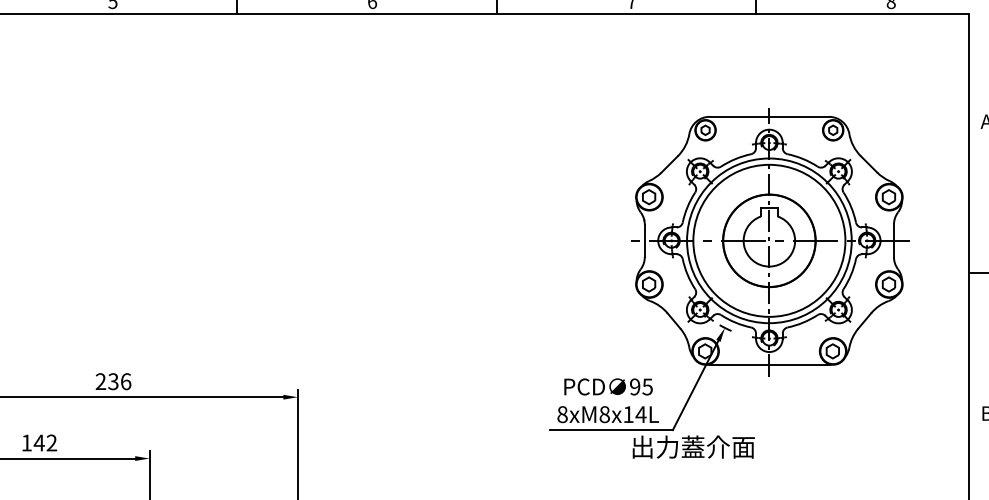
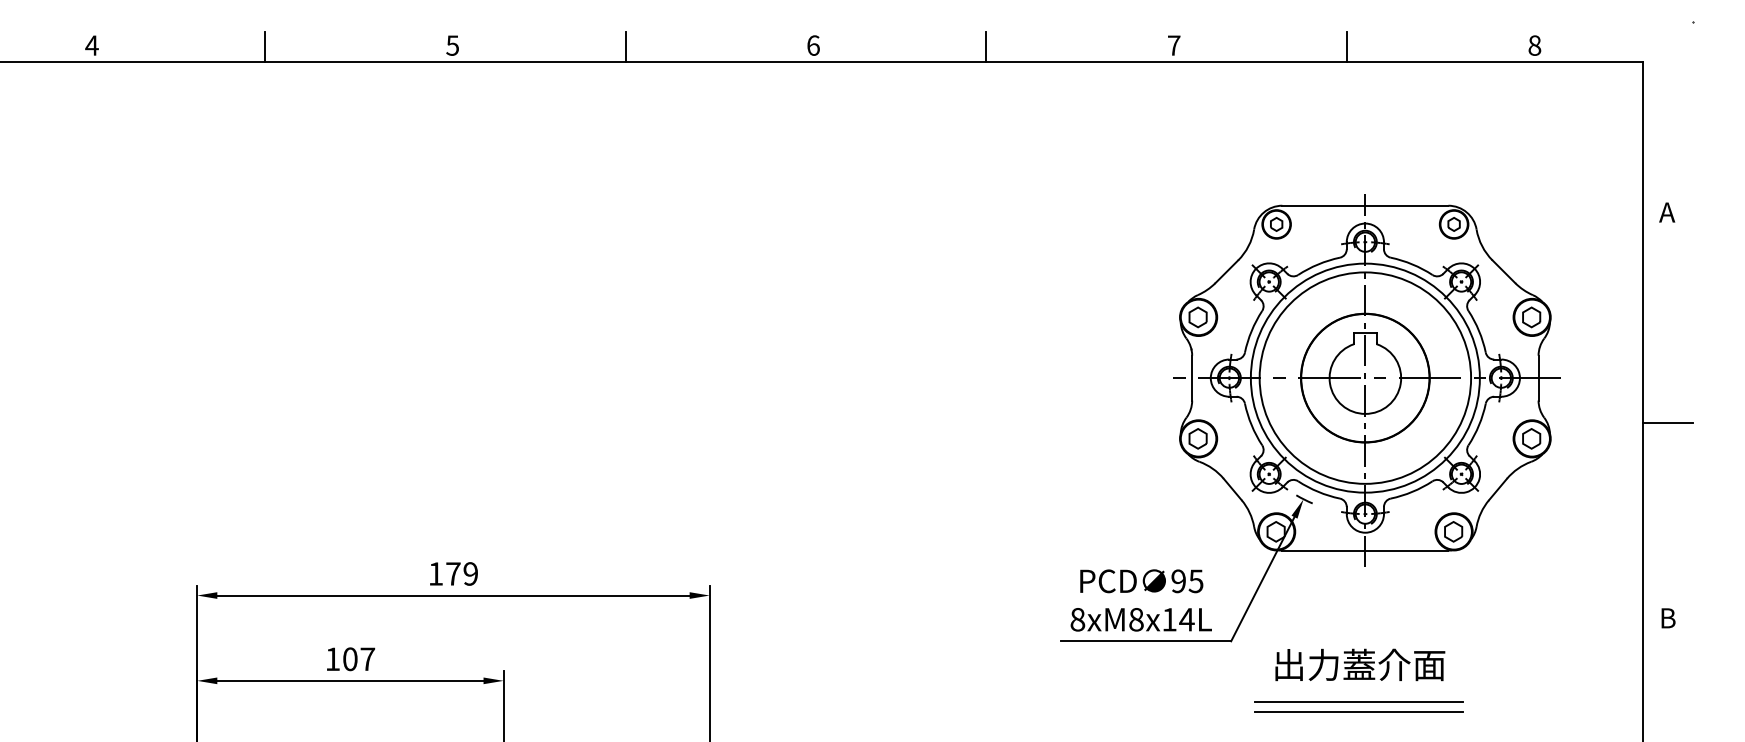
text: (113, 381) -> (453, 573), 236 -> 179
text: (45, 443) -> (358, 659), 142 -> 107
text: (693, 446) -> (1360, 664), moved
line: (764, 474) -> (1358, 702), added
line: (764, 481) -> (1358, 712), added

